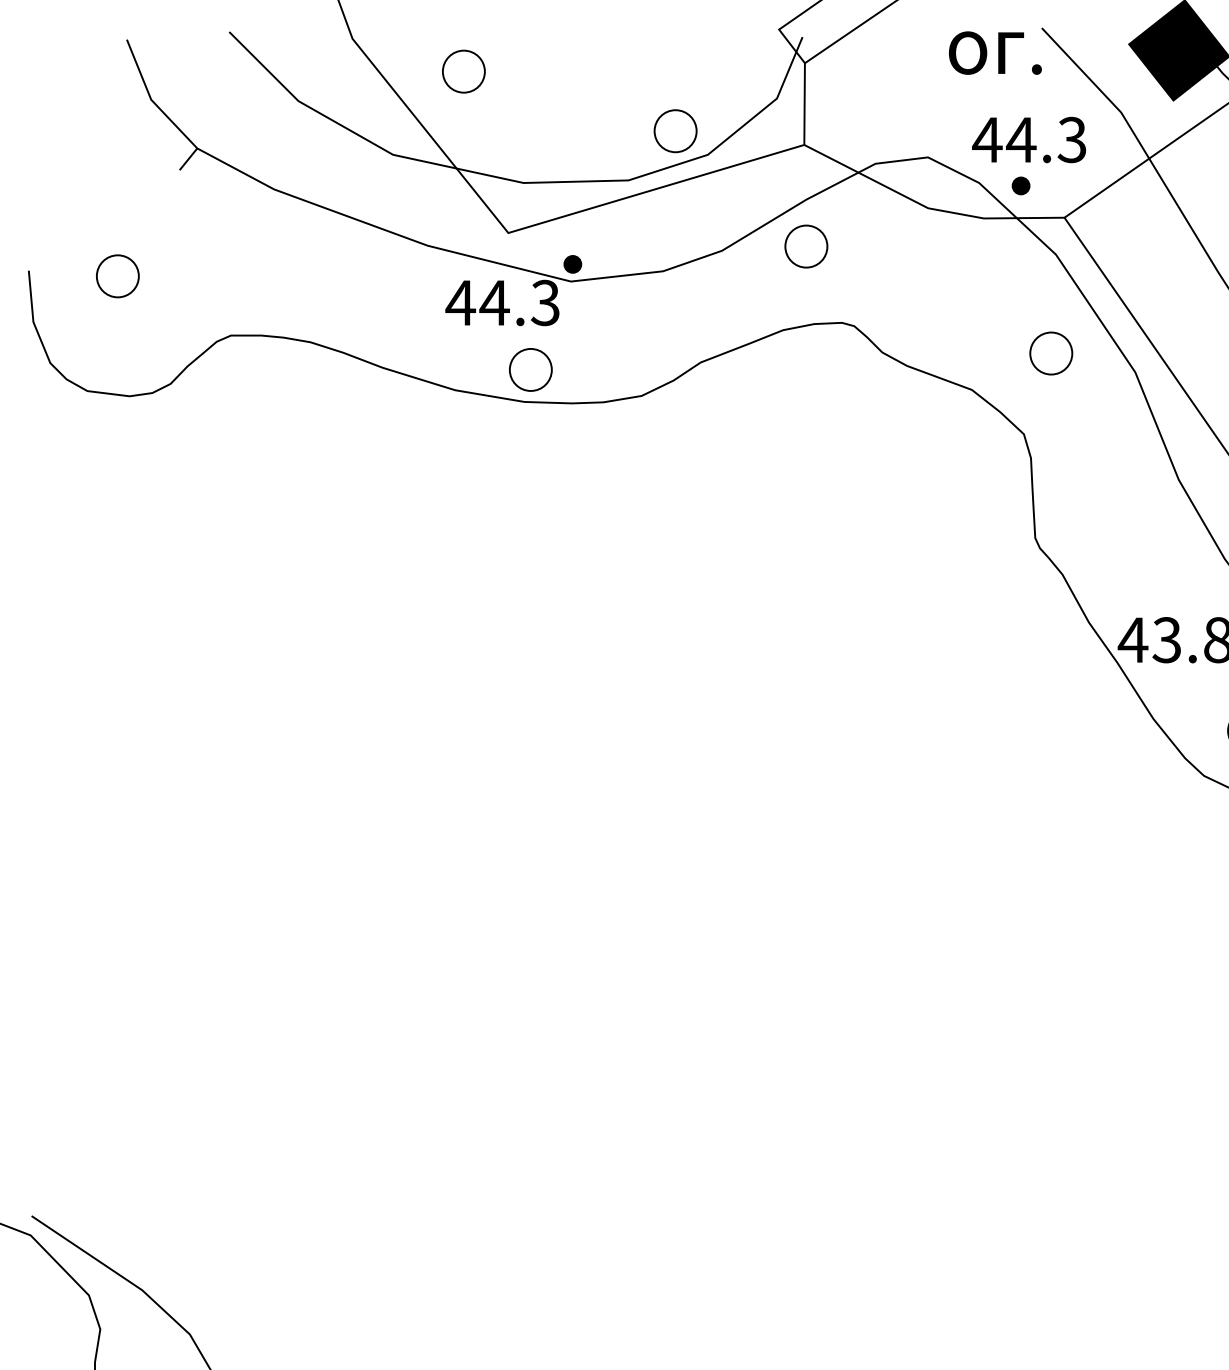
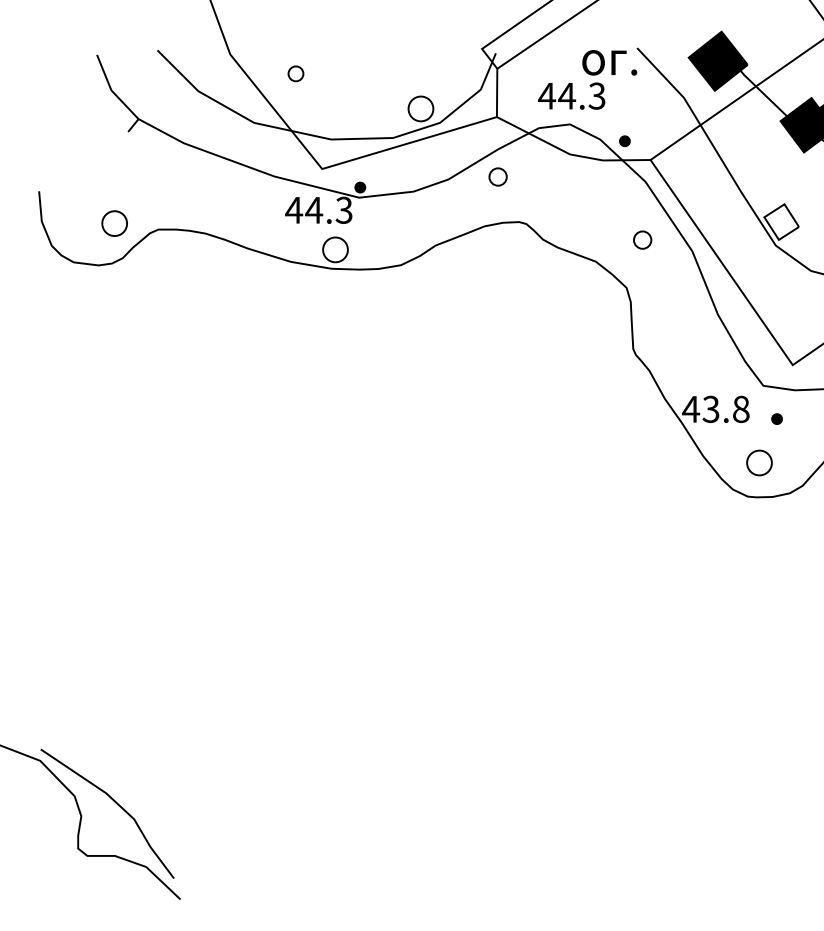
part: (463, 71) -> (295, 73), size x0.6
text: (1028, 138) -> (571, 95), moved
part: (805, 245) -> (497, 176), size x0.7
part: (117, 276) -> (114, 223), moved
part: (1050, 352) -> (642, 239), size x0.7

